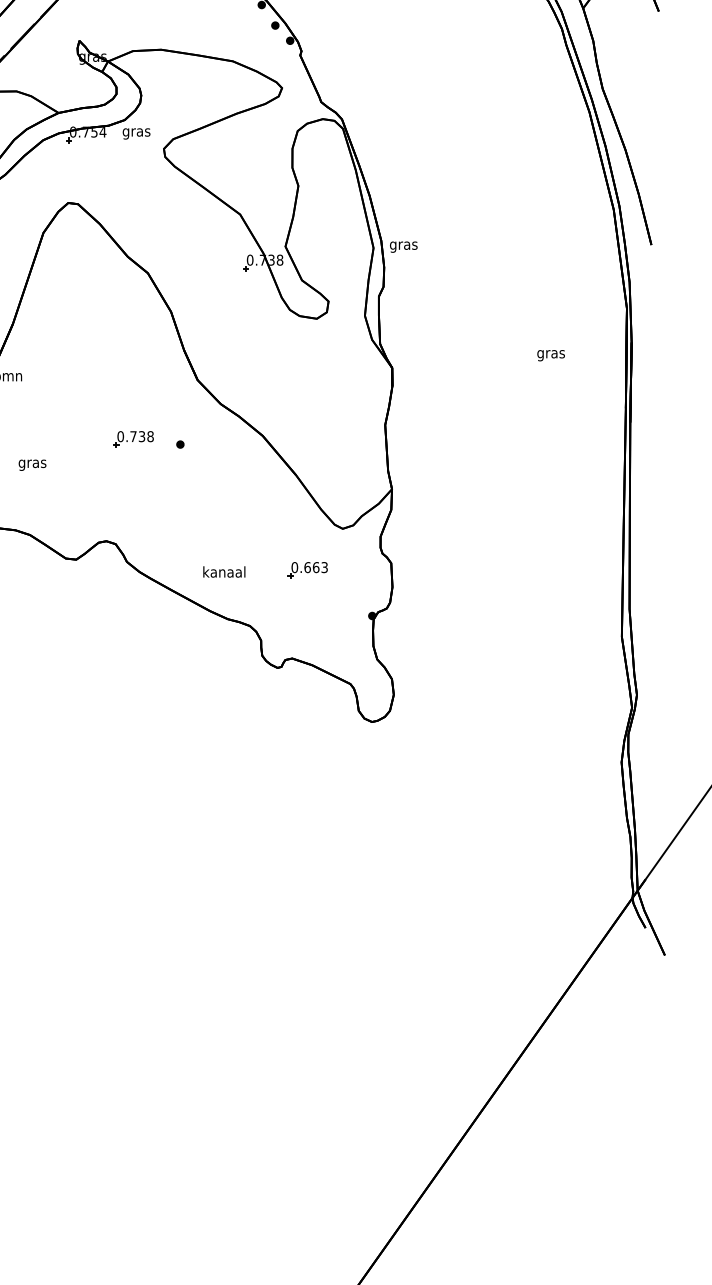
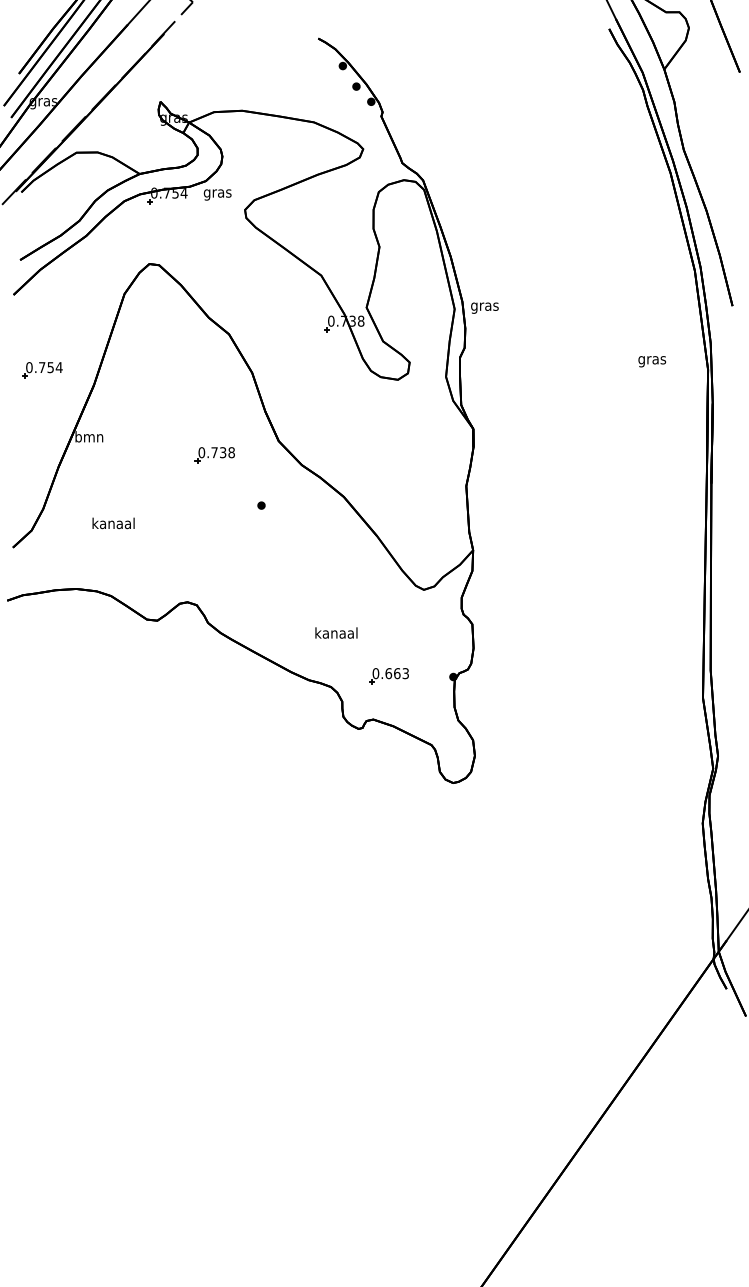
text: (551, 355) -> (652, 361), moved
part: (133, 439) -> (214, 455), moved
text: (32, 463) -> (113, 524), gras -> kanaal
part: (307, 570) -> (388, 676), moved
text: (224, 571) -> (336, 632), moved

